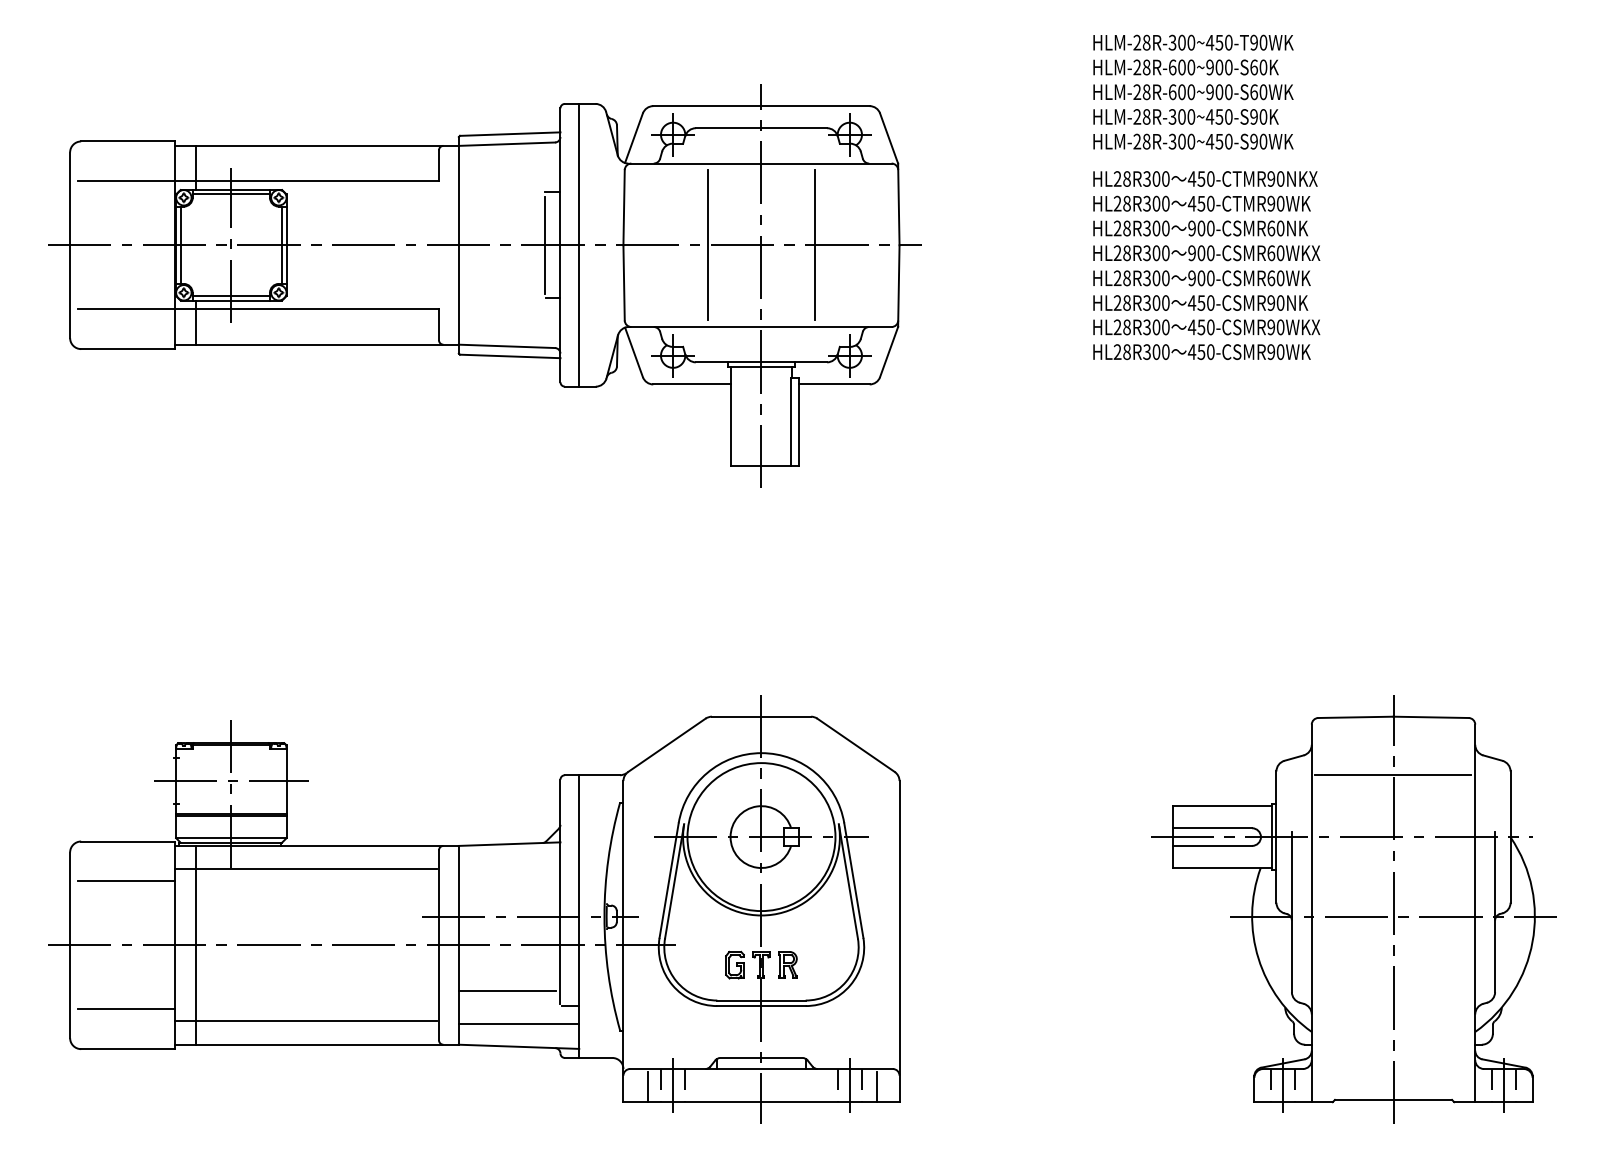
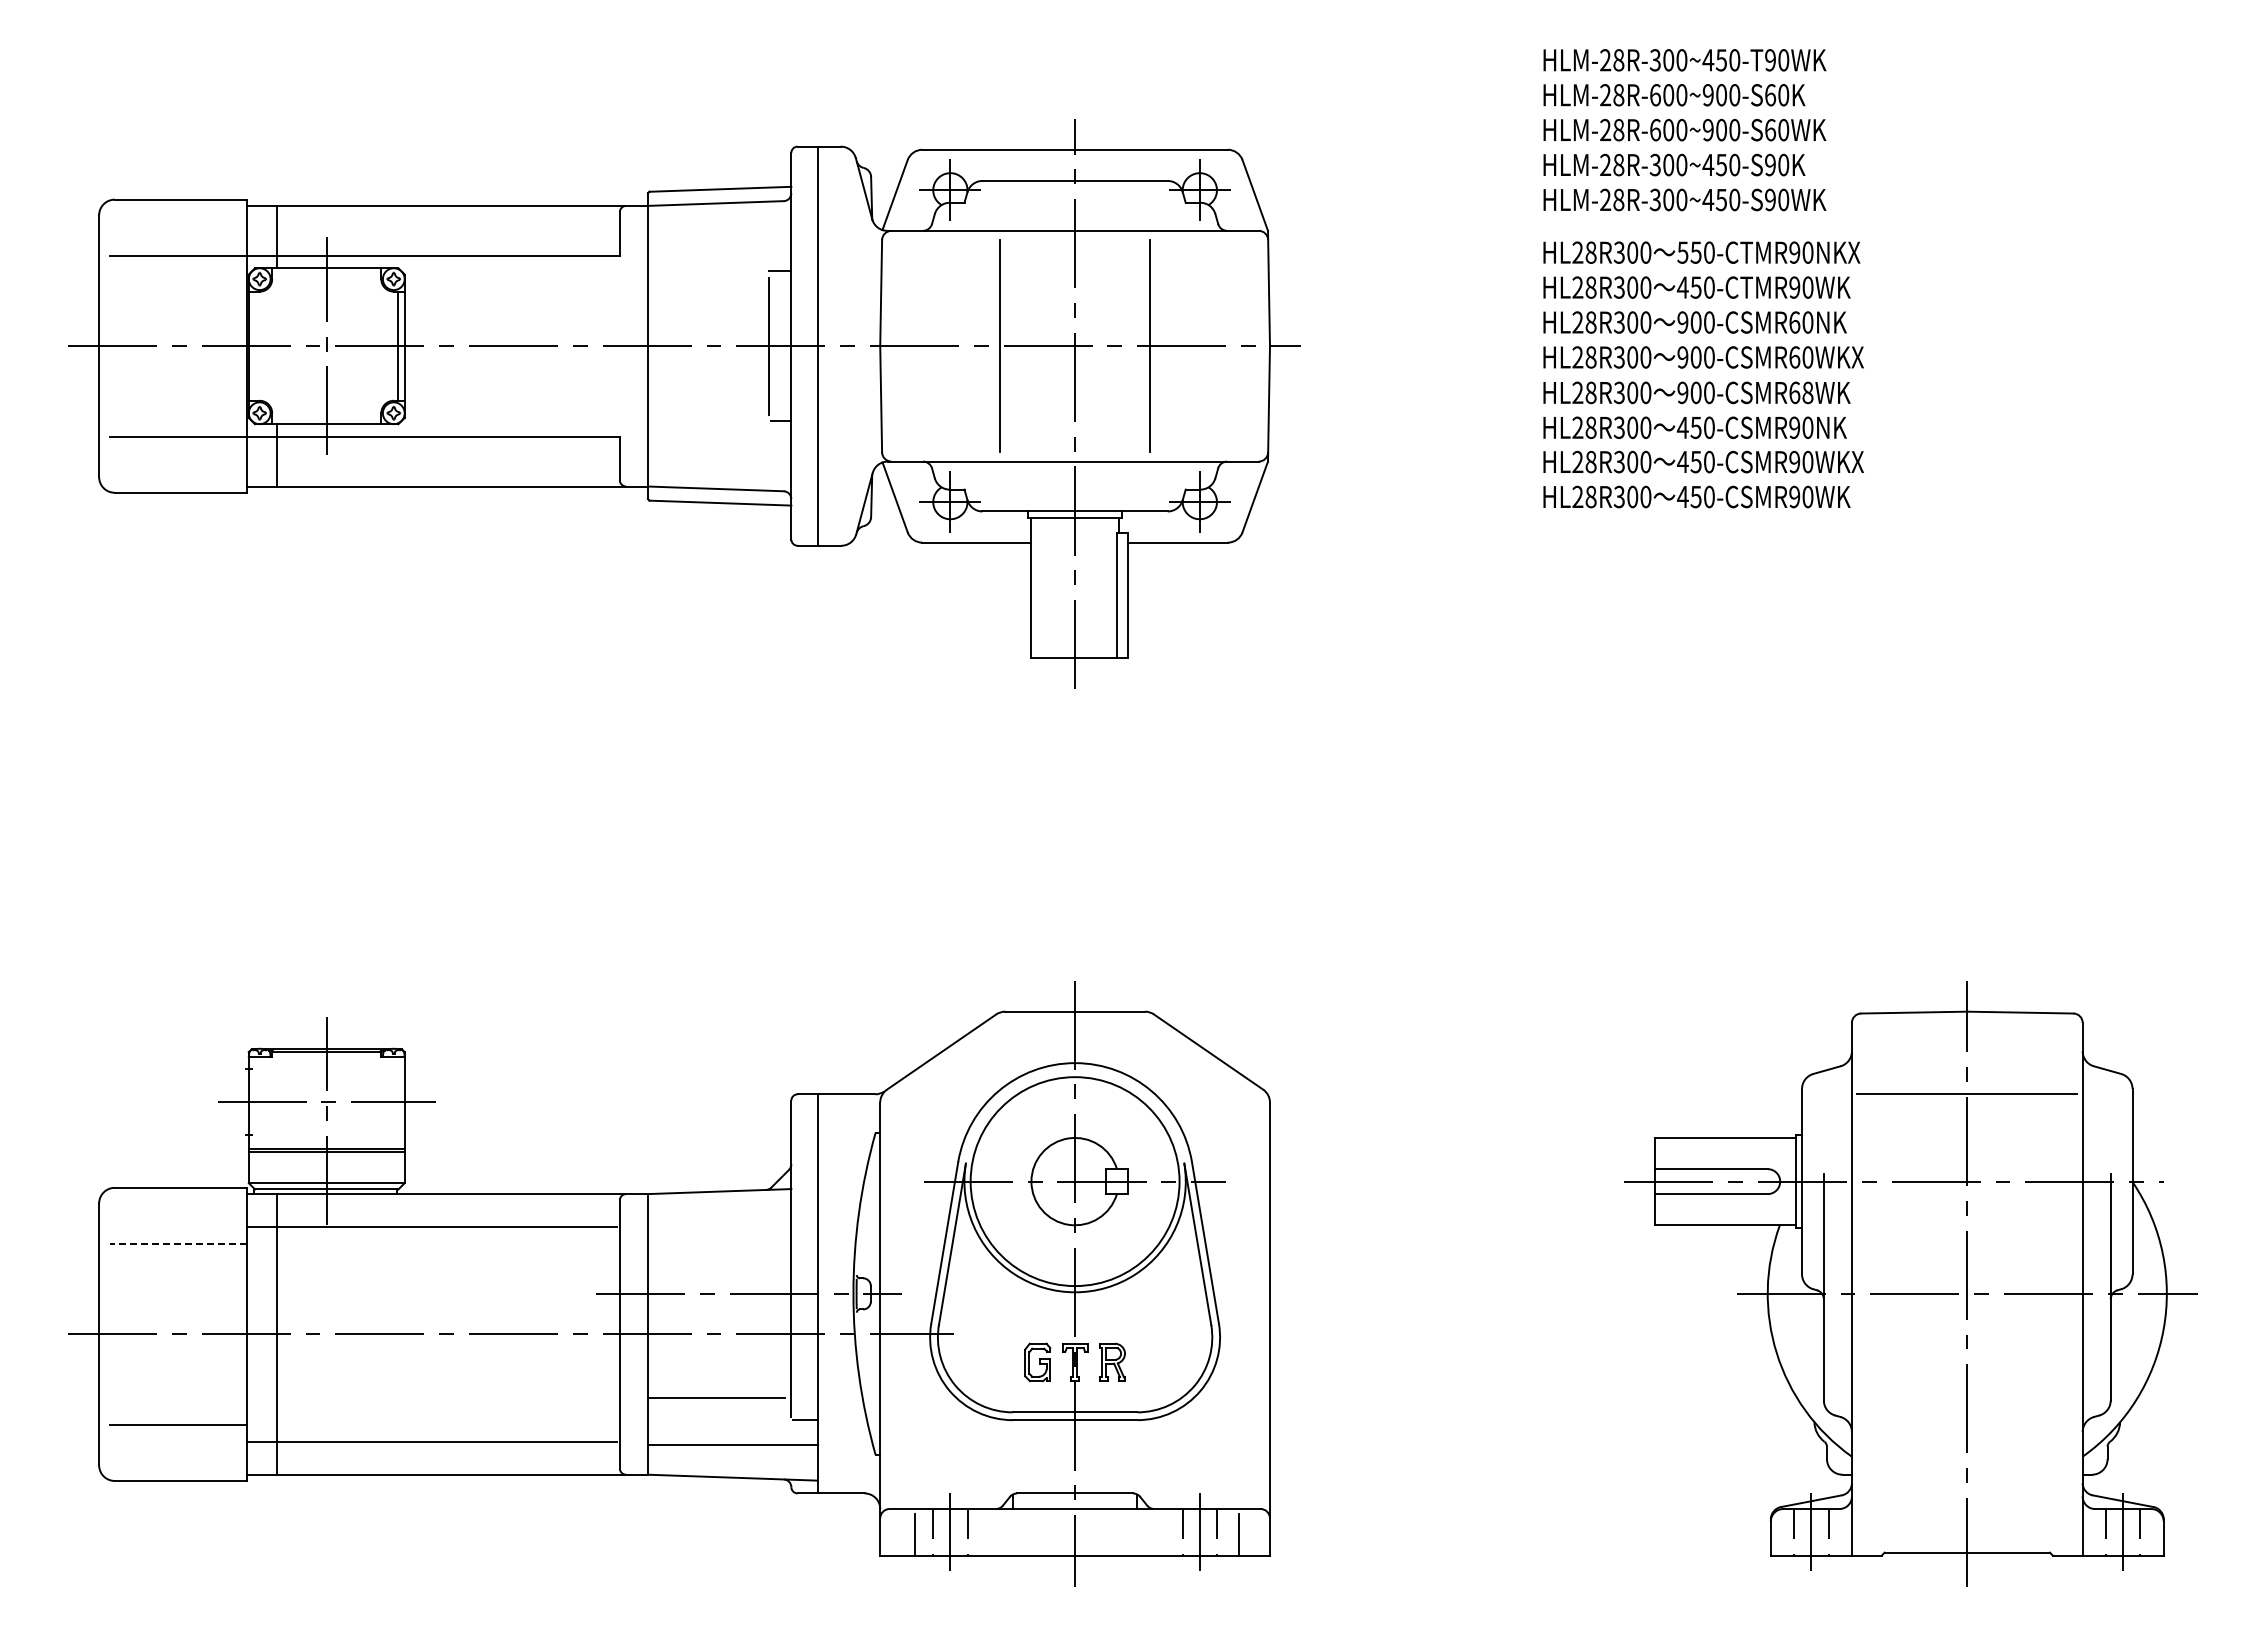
text: (1191, 178) -> (1682, 252), 450-CTMR90NKX -> 550-CTMR90NKX
line: (231, 194) -> (326, 274), removed
line: (180, 244) -> (255, 345), removed
text: (1280, 278) -> (1807, 392), 900-CSMR60WK -> 900-CSMR68WK
line: (231, 295) -> (326, 417), removed
line: (126, 880) -> (178, 1243), solid -> dashed

